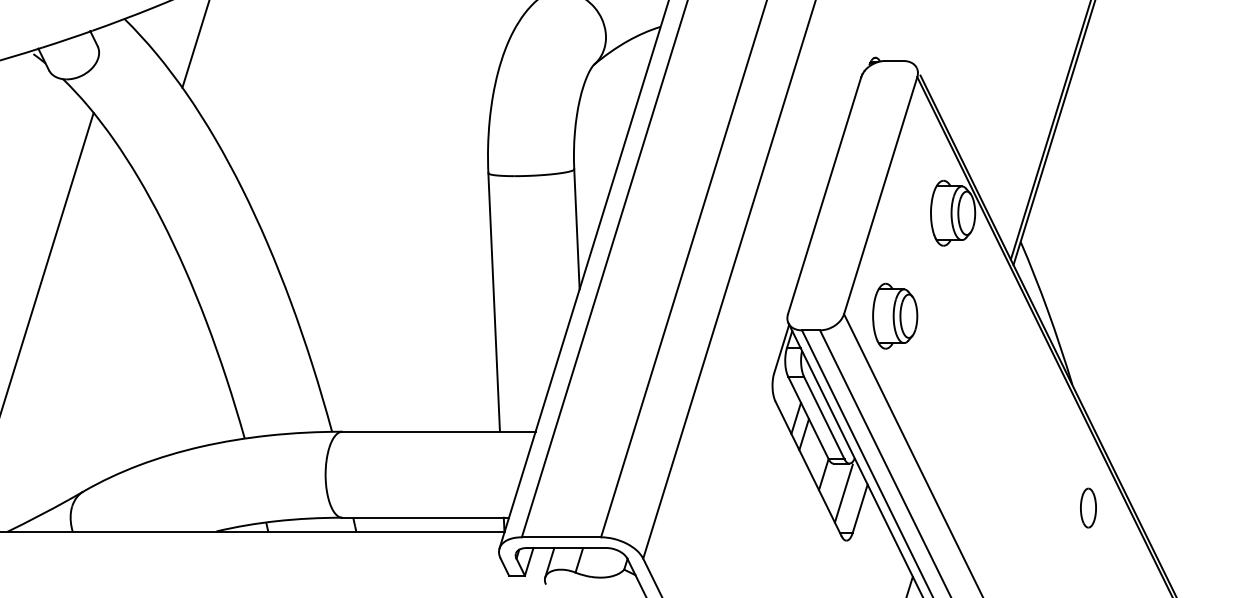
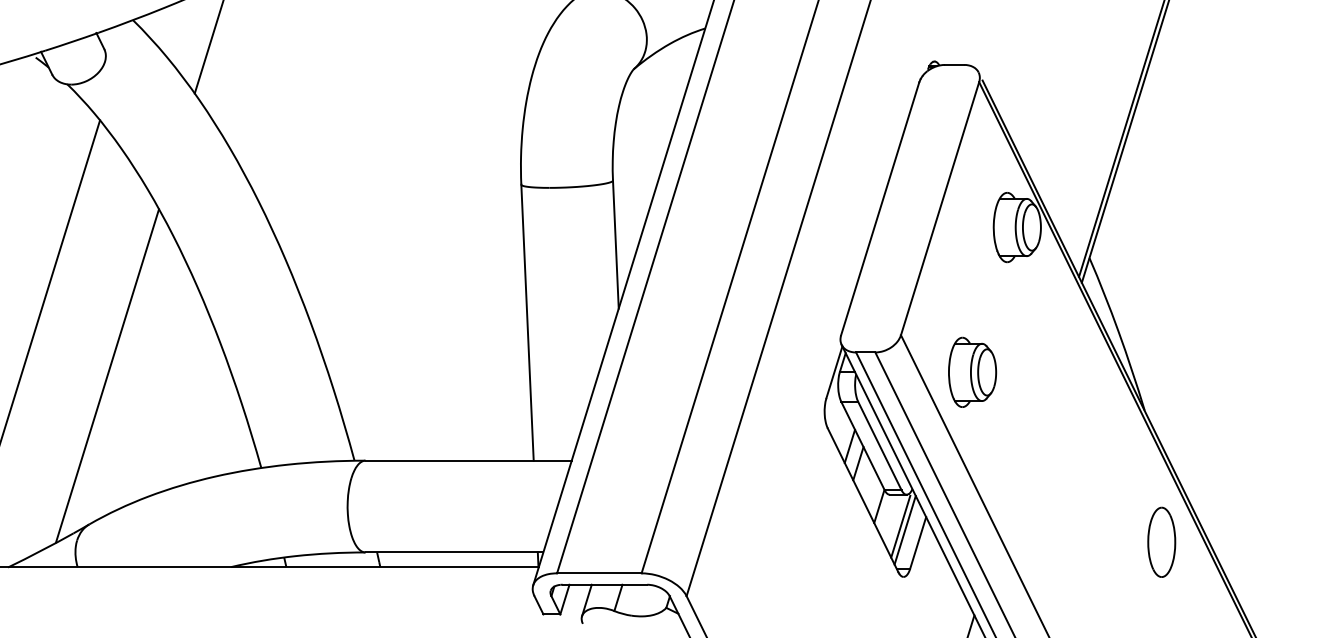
part: (895, 315) -> (972, 371), moved
line: (100, 351) -> (107, 375), added
line: (847, 496) -> (904, 529), added
part: (1088, 507) -> (1161, 541), size x1.67

